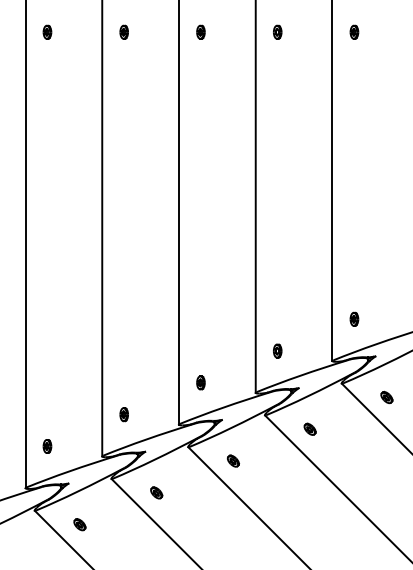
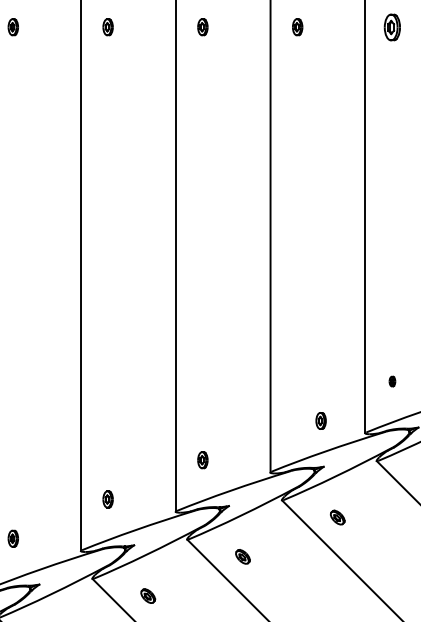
part: (354, 31) -> (392, 26), size x1.6
part: (354, 318) -> (392, 380), size x0.6
part: (277, 350) -> (320, 420), moved

